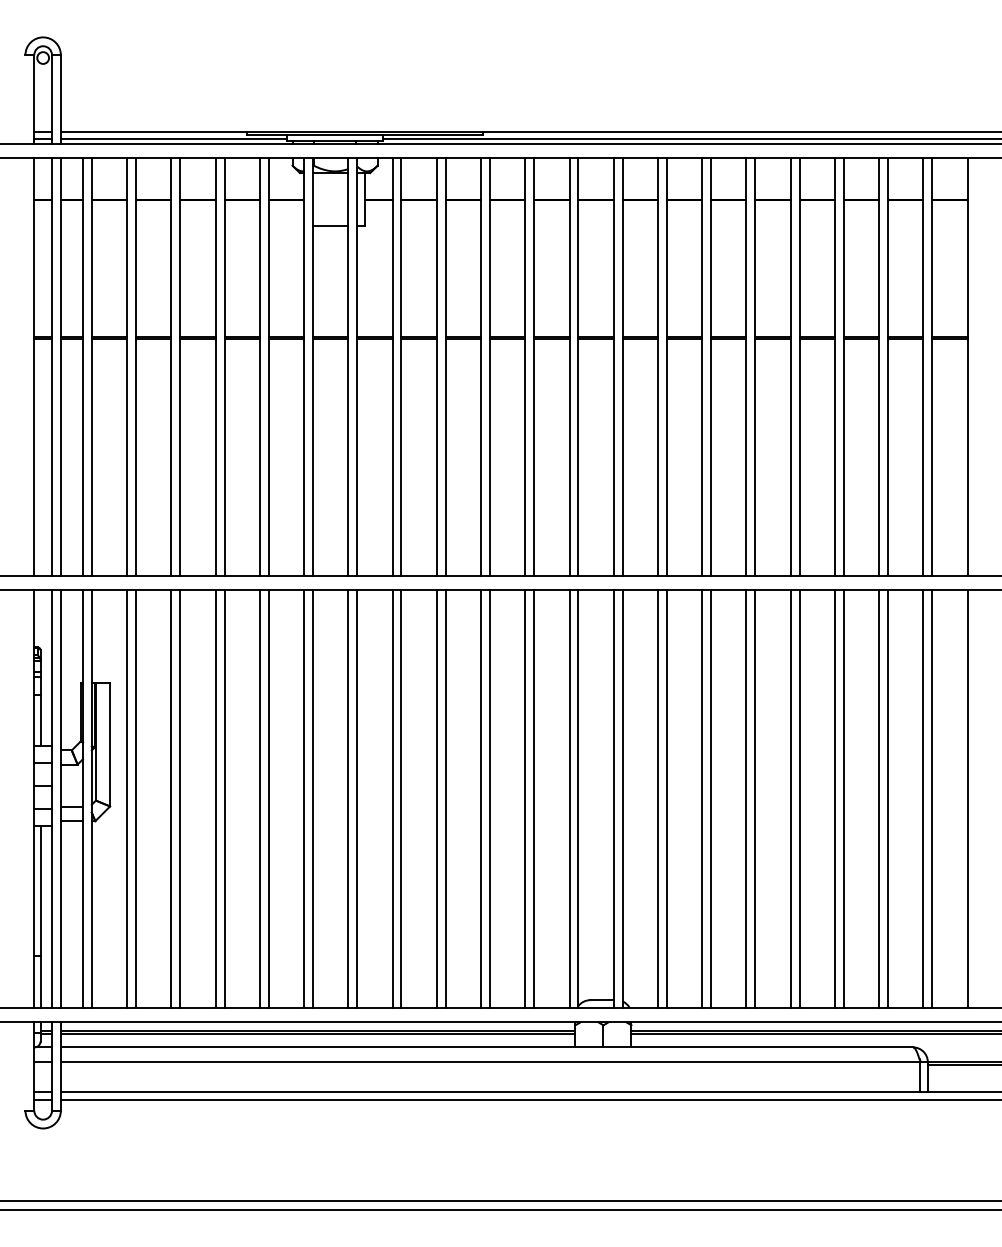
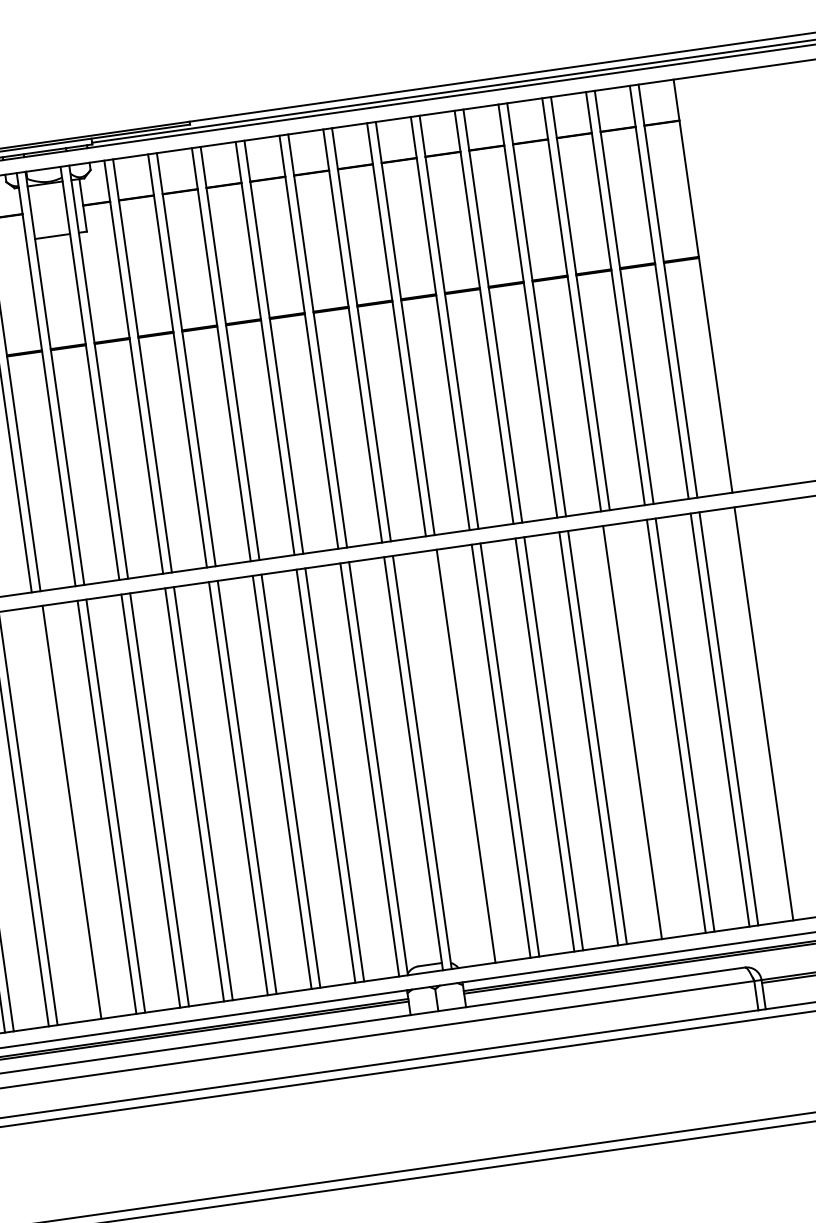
line: (259, 798) -> (62, 813), removed
line: (658, 798) -> (457, 756), removed
line: (843, 798) -> (640, 730), removed

